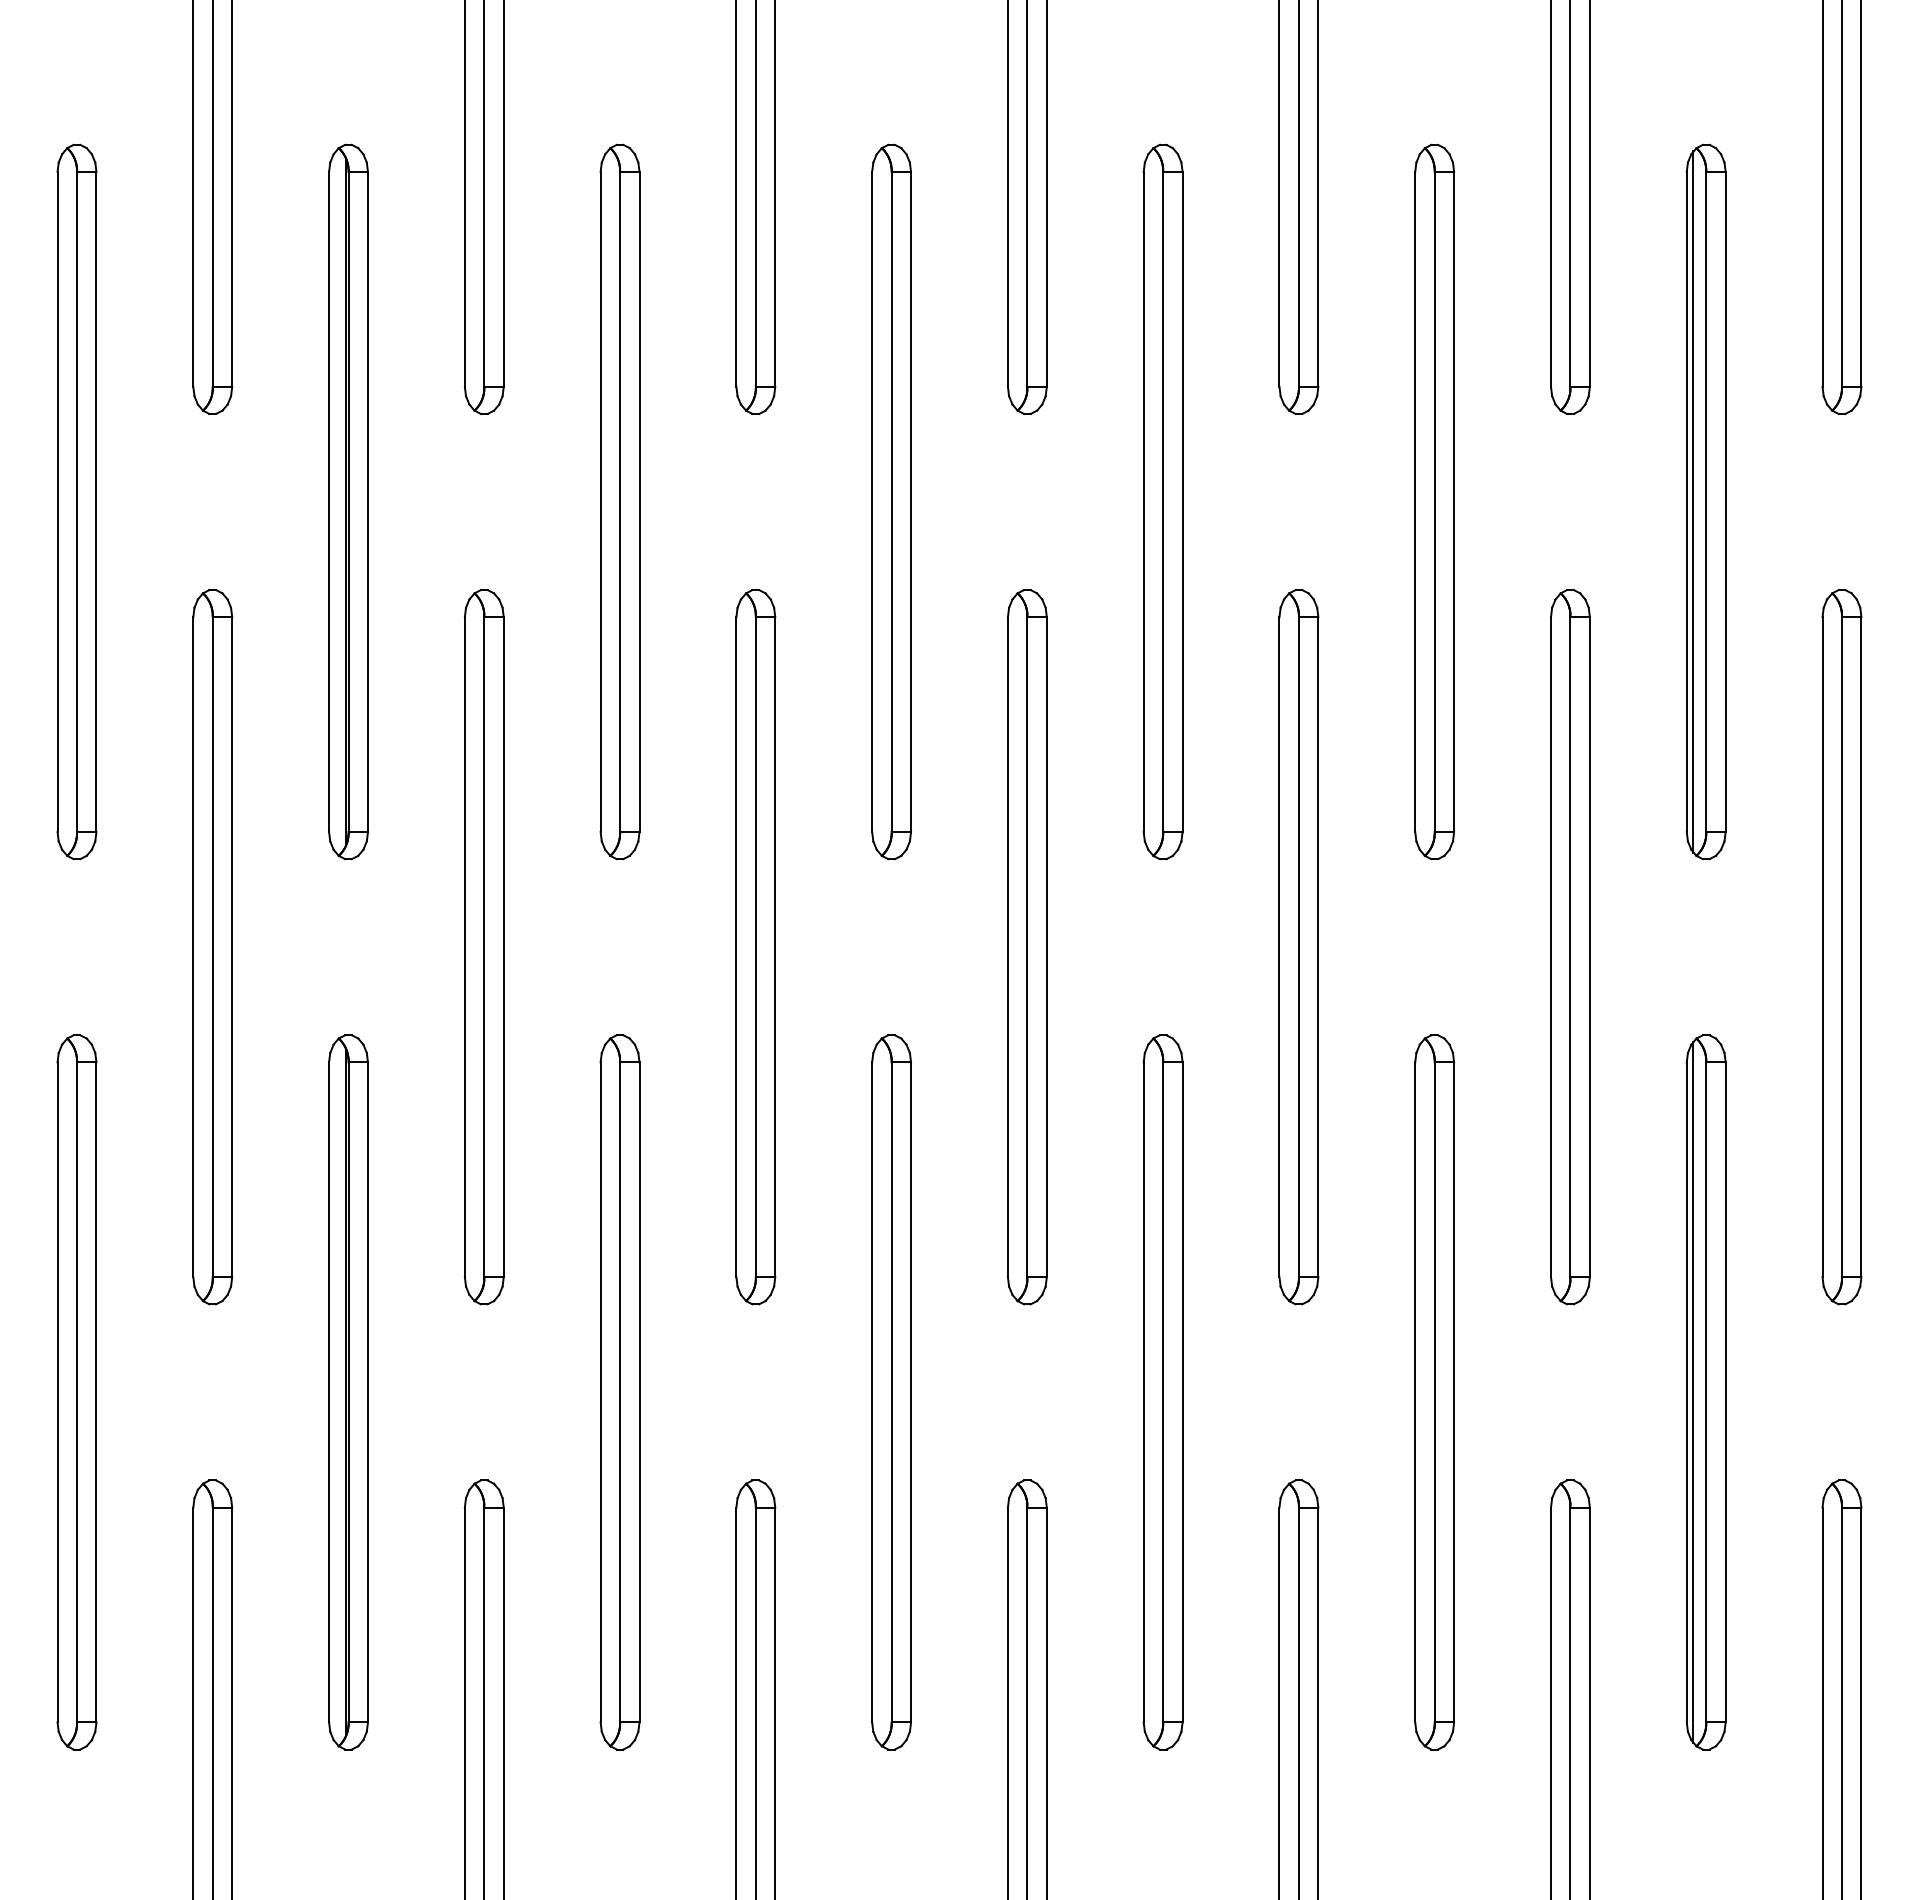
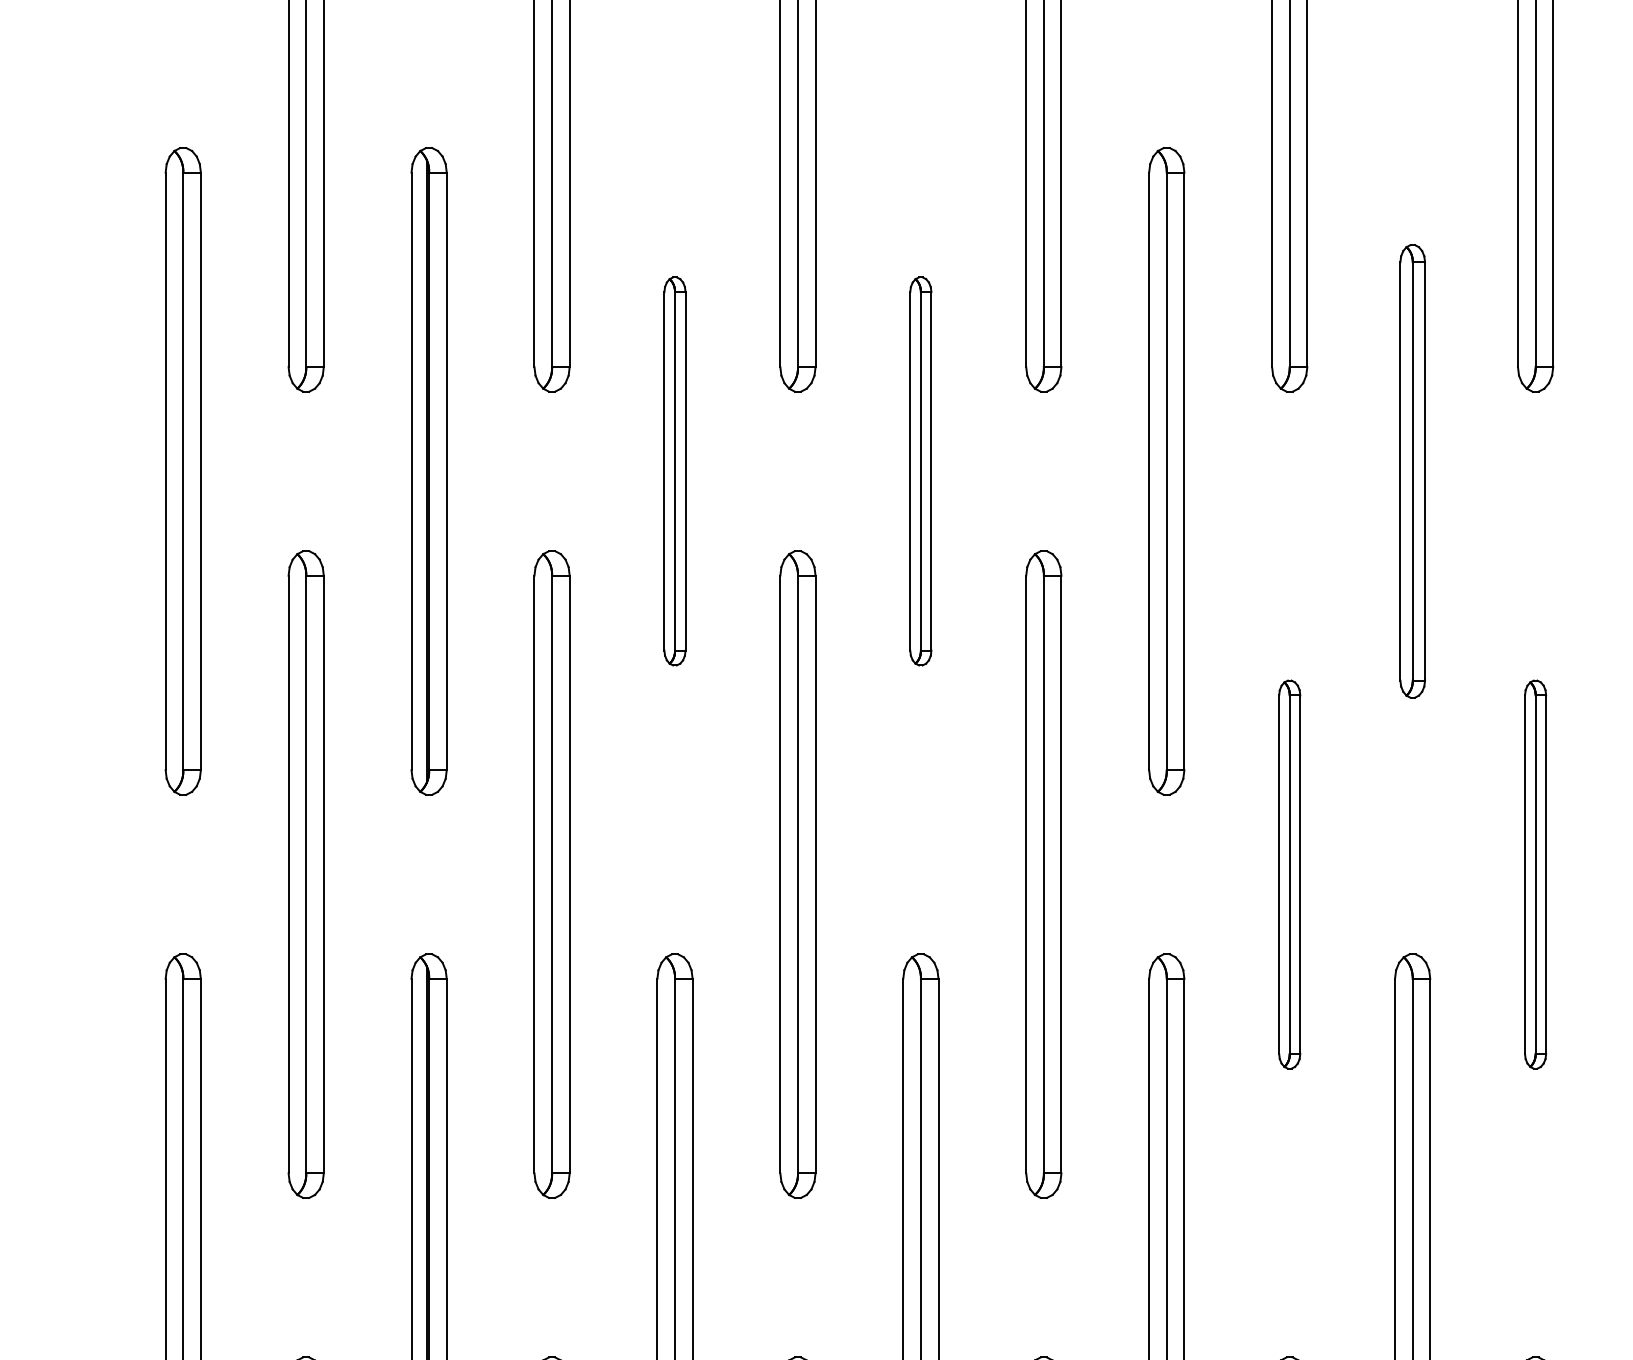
part: (619, 501) -> (674, 470), size x0.6
part: (891, 501) -> (920, 470), size x0.6
part: (1434, 501) -> (1412, 470), size x0.7
part: (1298, 947) -> (1289, 874), size x0.6
part: (1570, 947) -> (1535, 874), size x0.6

